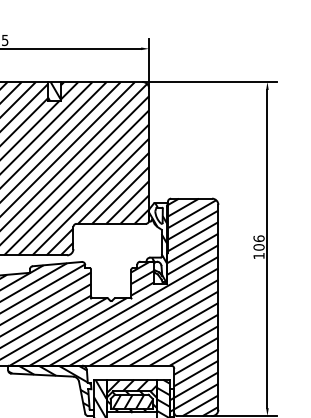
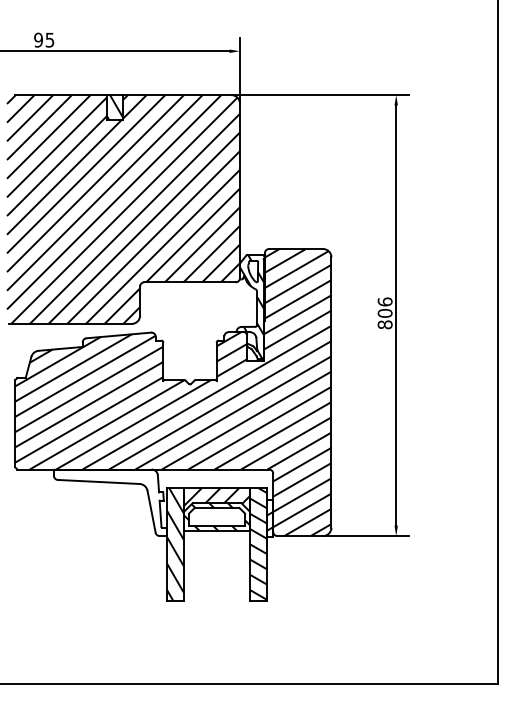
text: (258, 255) -> (384, 324), 106 -> 806
hatch: (49, 386) -> (108, 496), removed
hatch: (132, 401) -> (218, 516), removed

